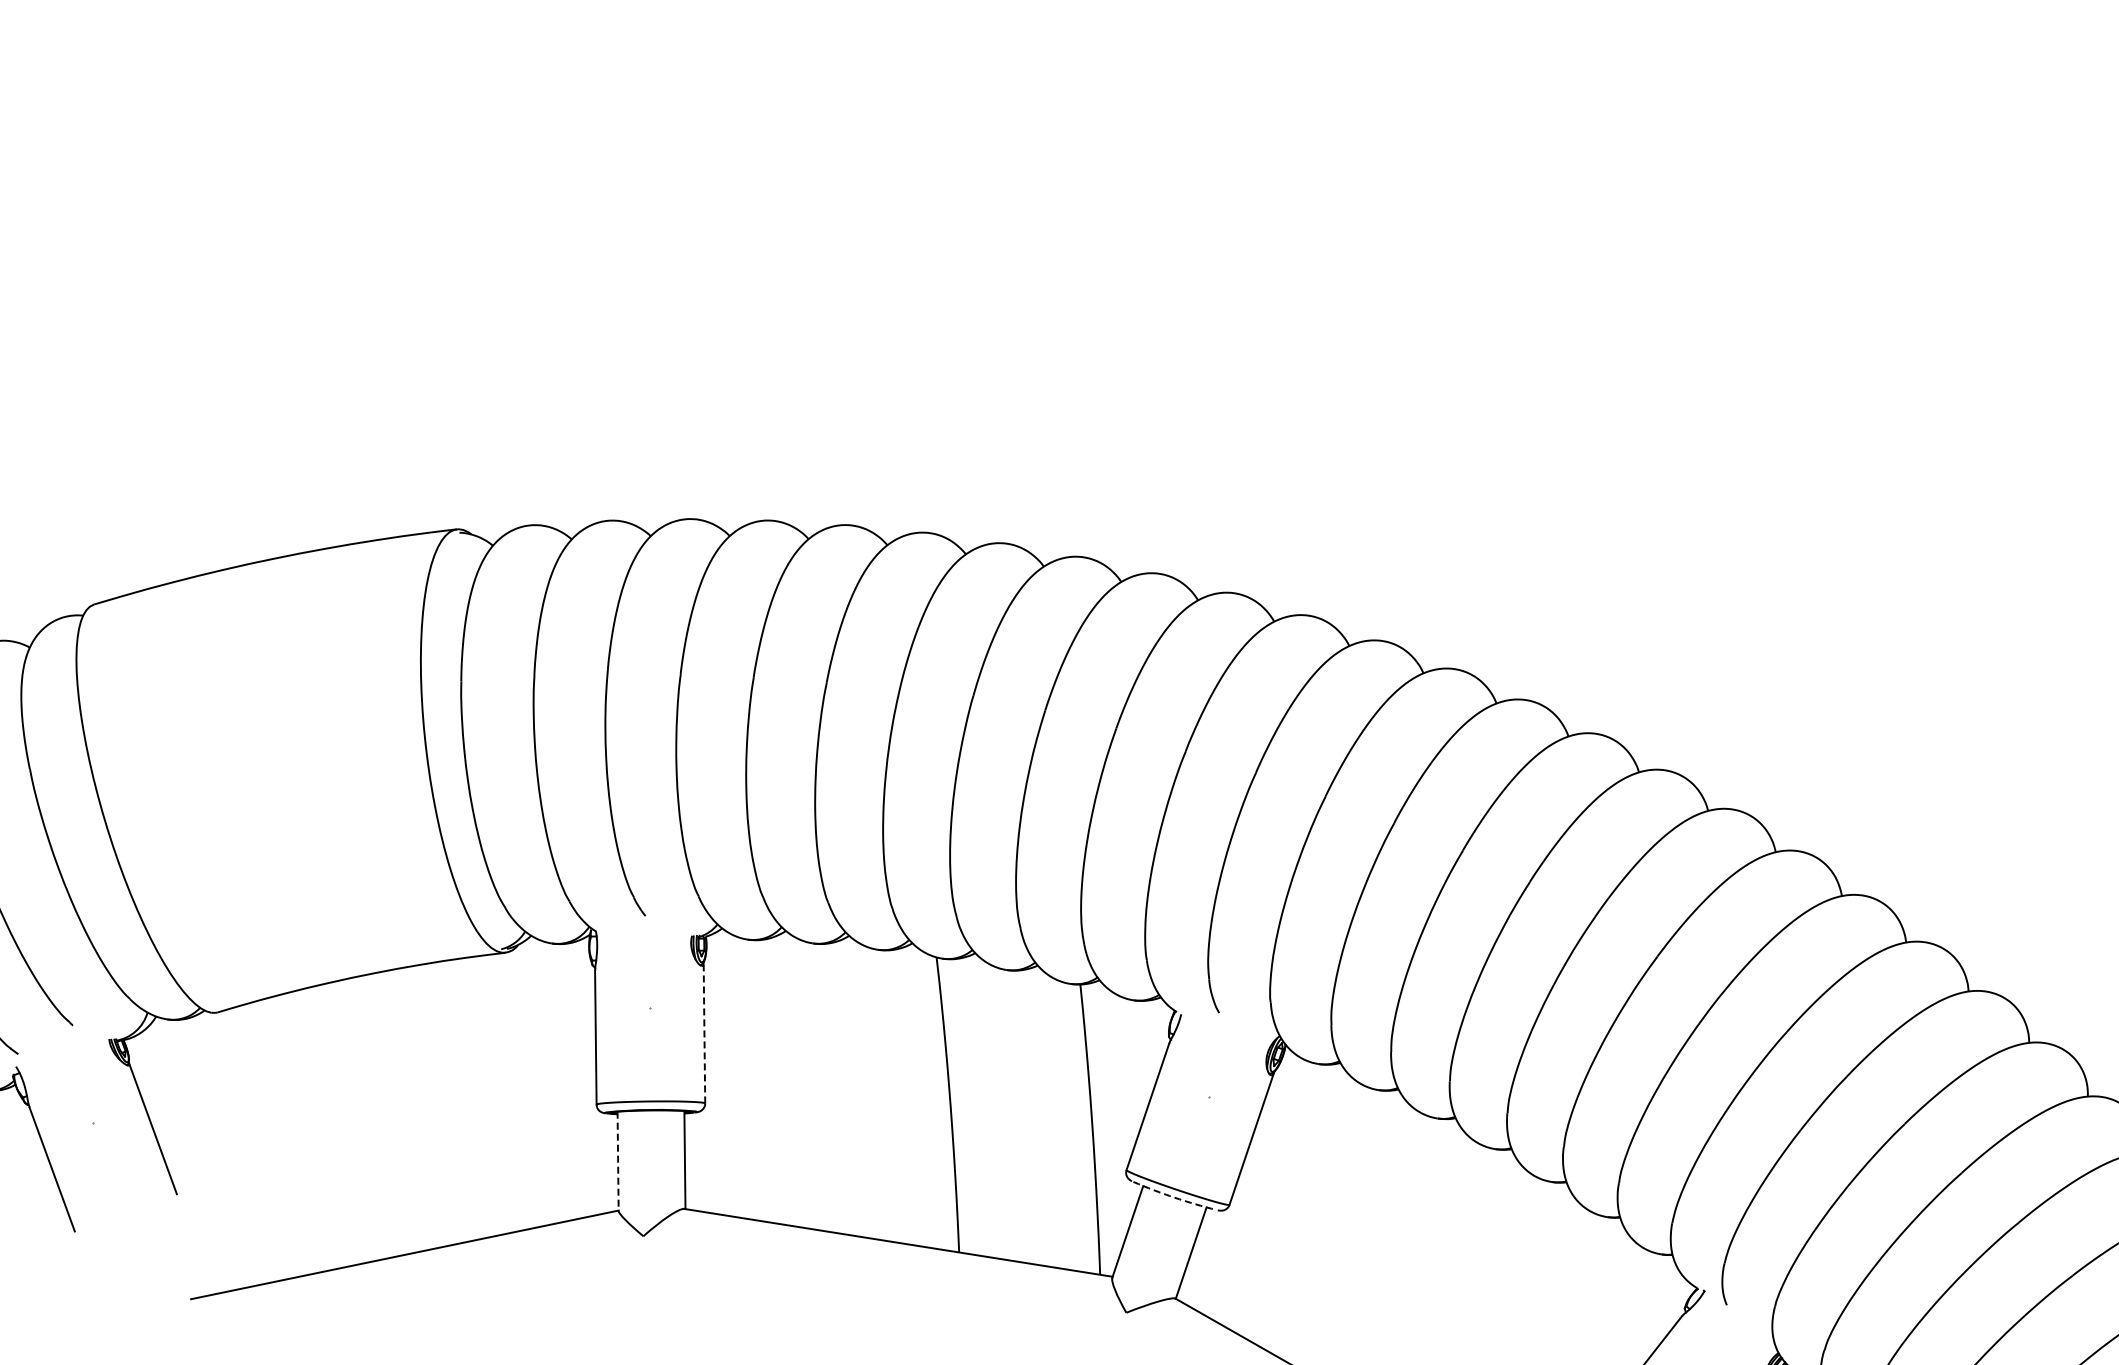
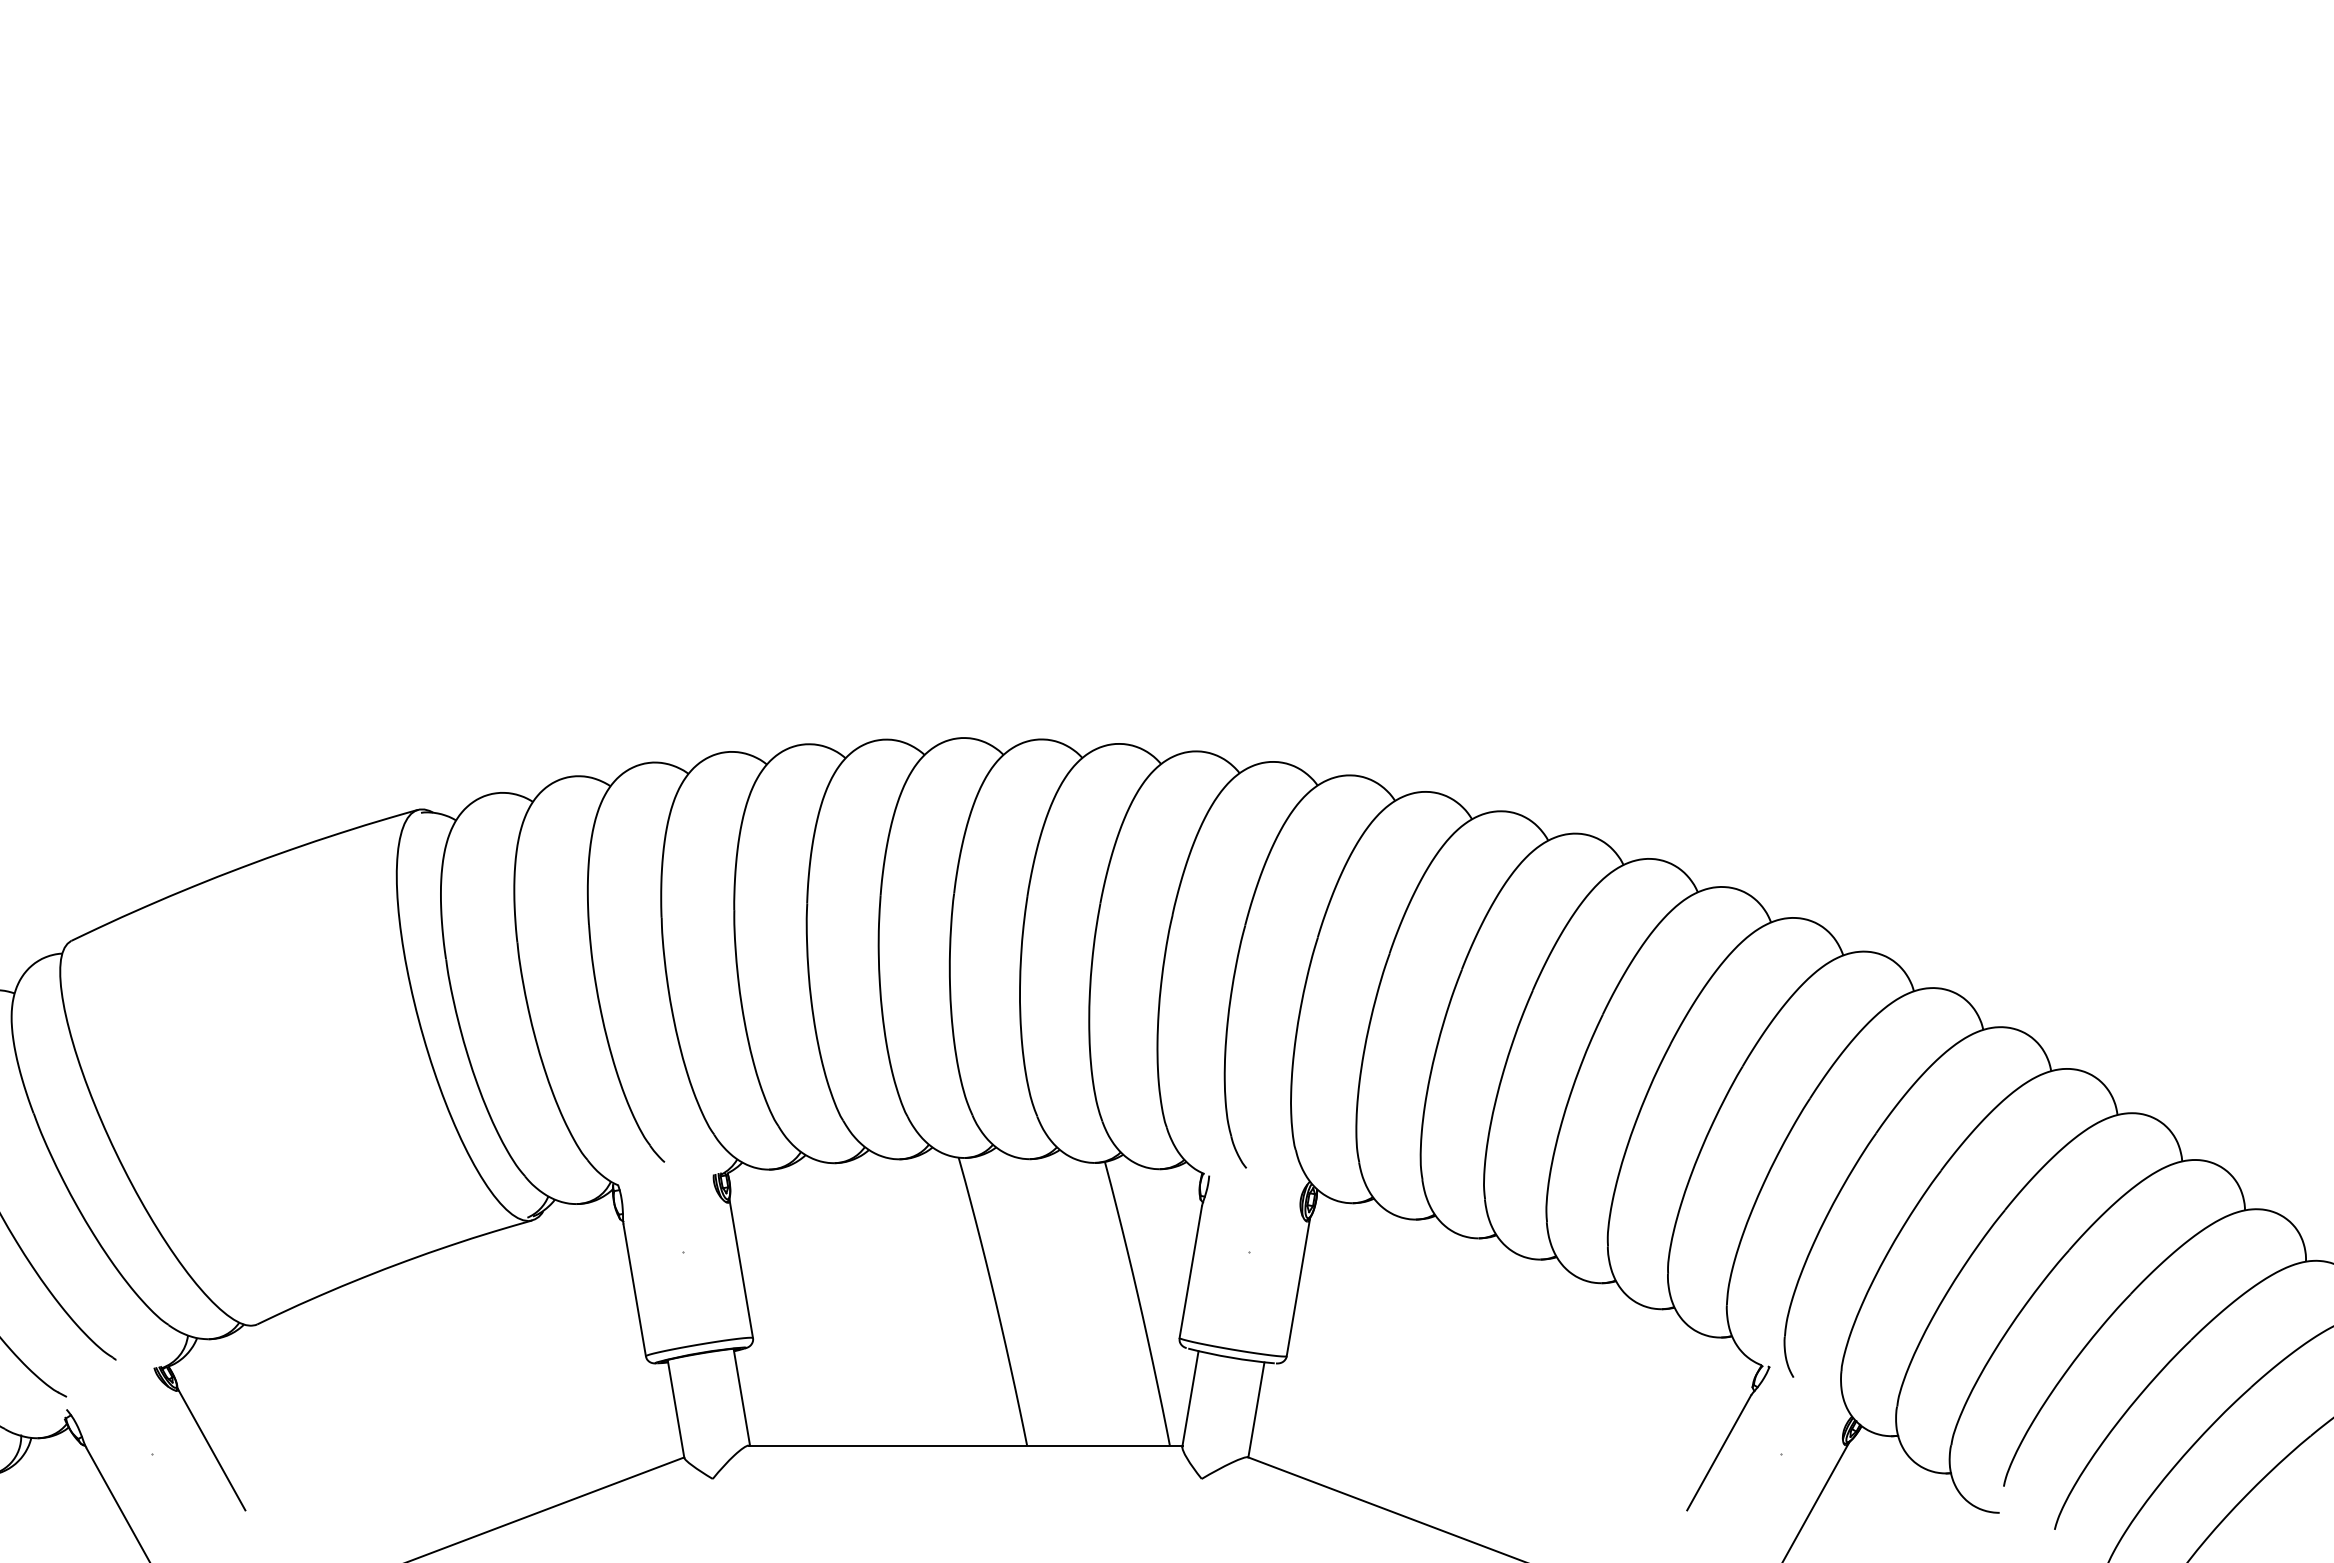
line: (704, 1032) -> (741, 1268), dashed -> solid
line: (618, 1161) -> (676, 1408), dashed -> solid
arc: (1174, 1197) -> (1231, 1357), dashed -> solid

